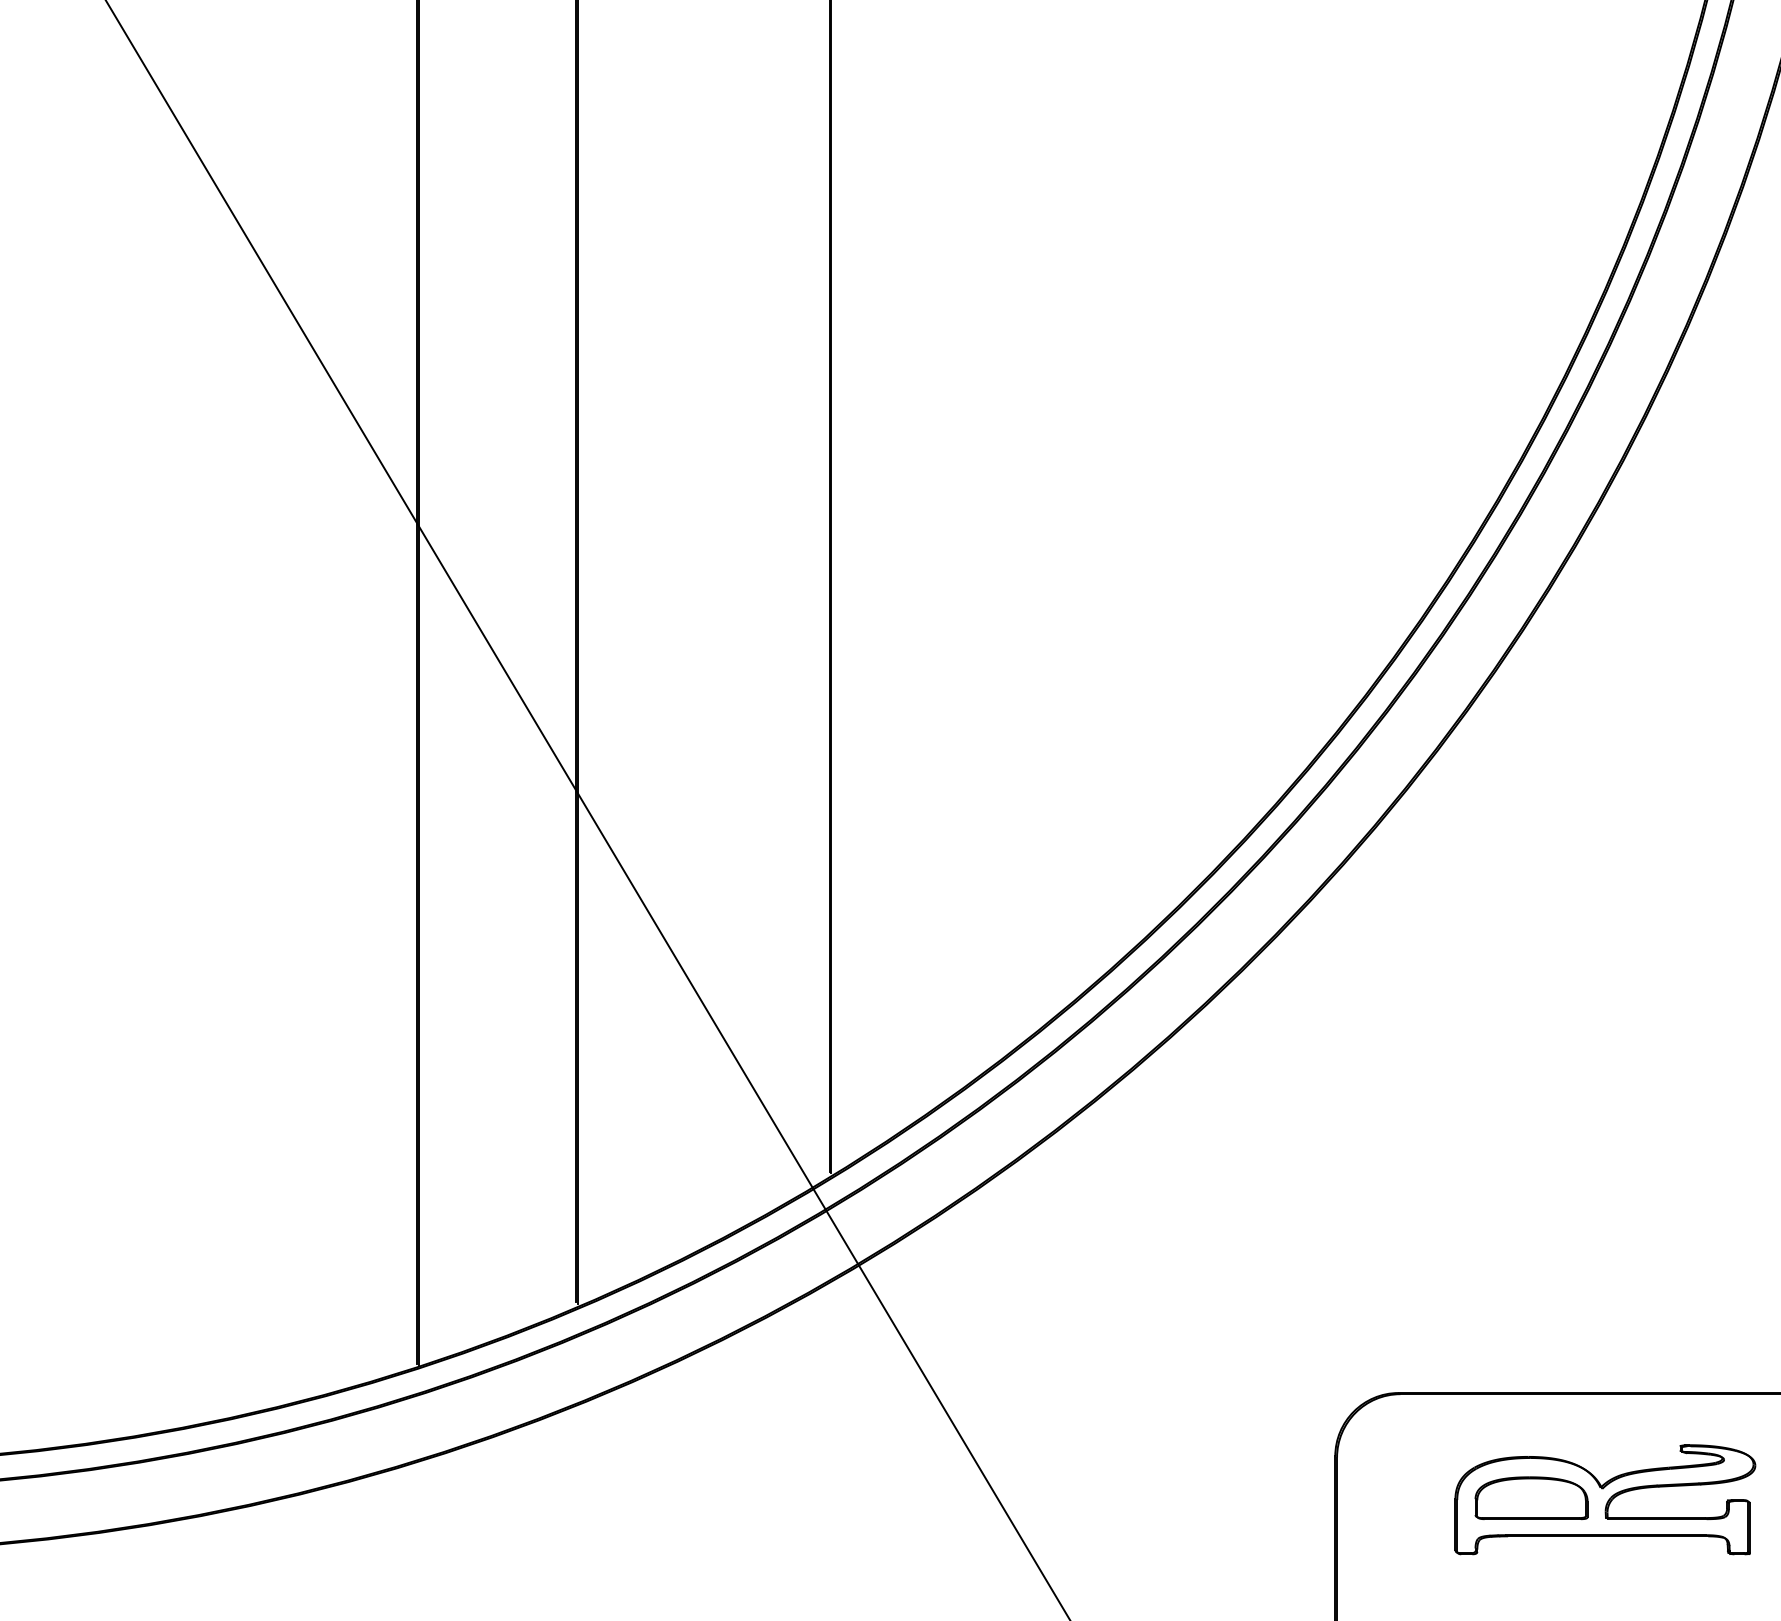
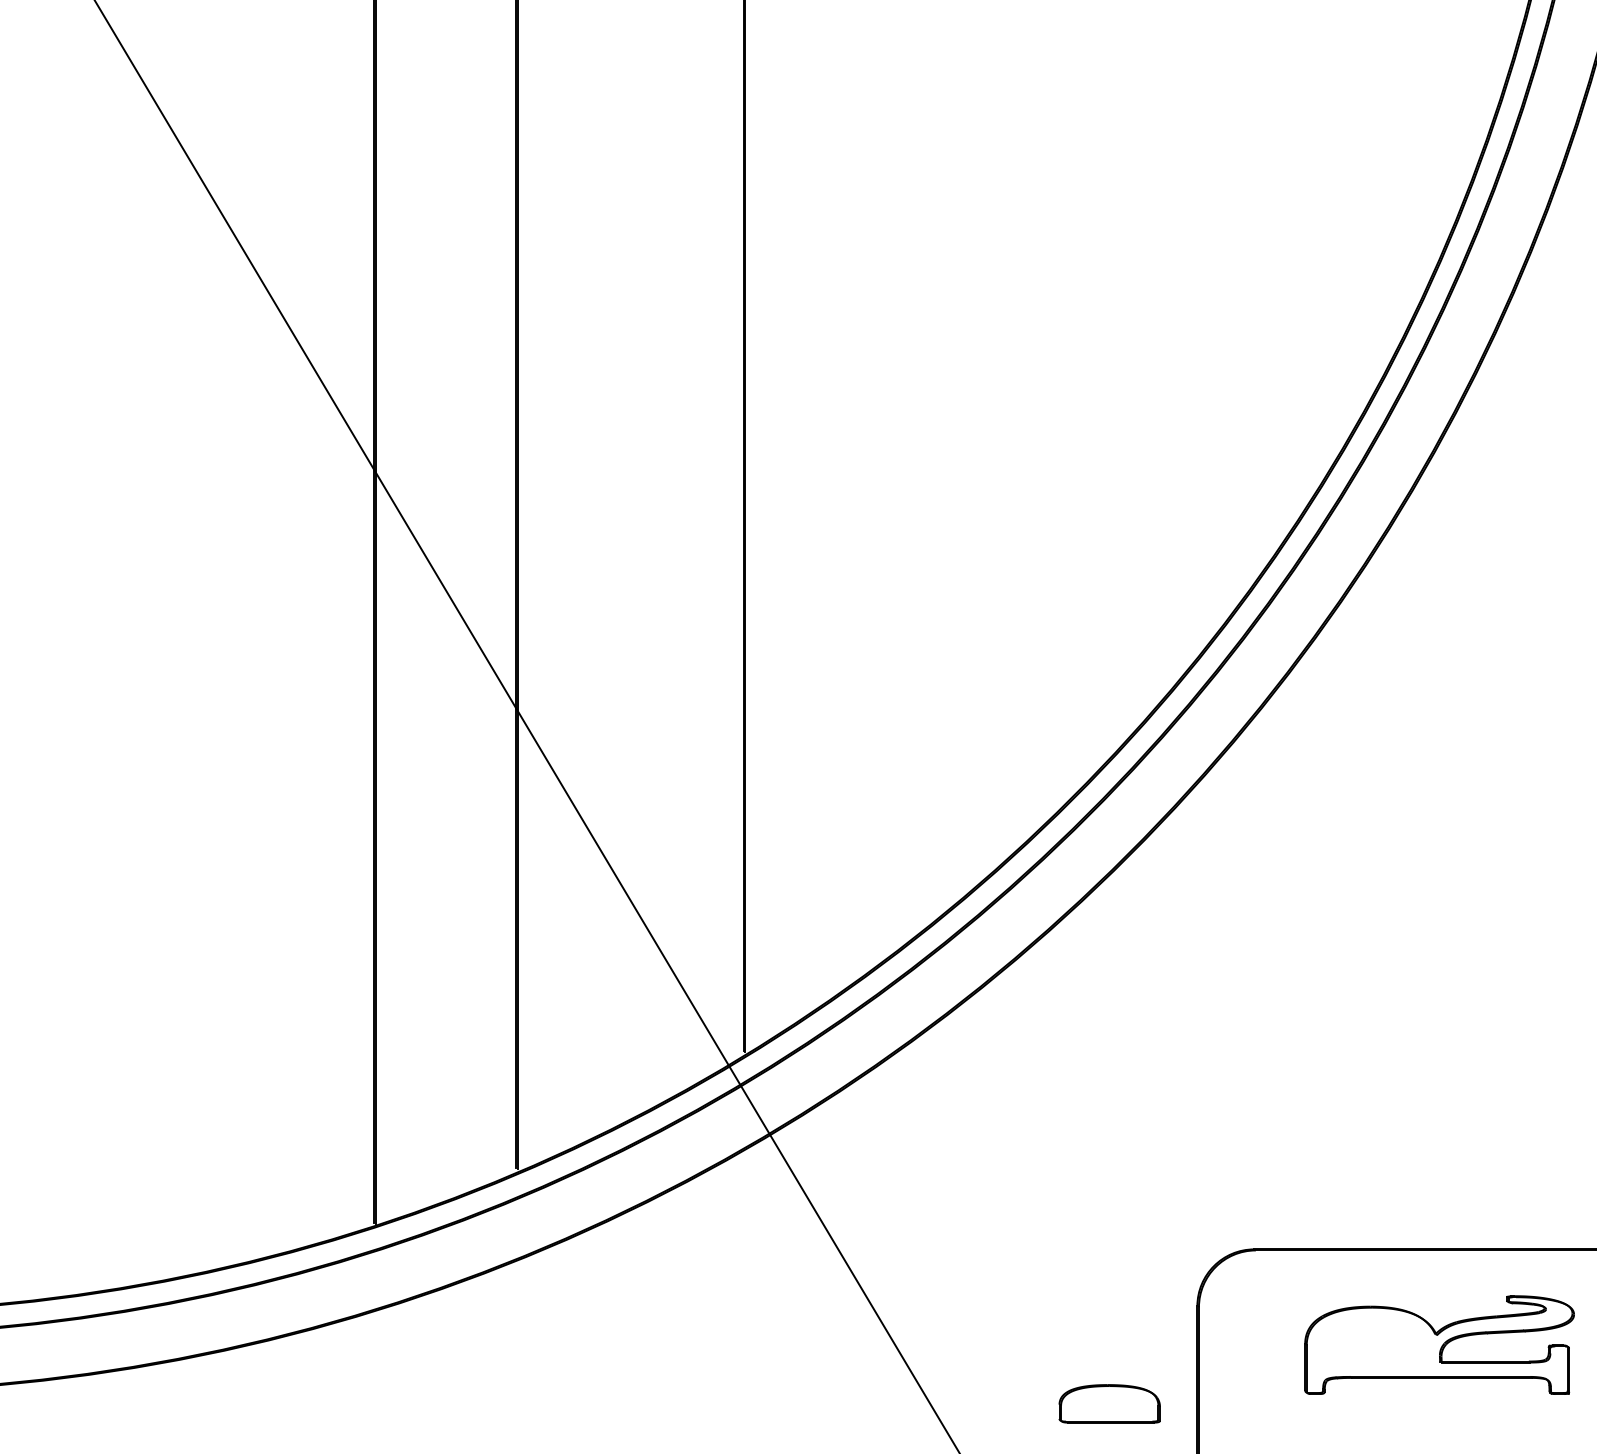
part: (1531, 1498) -> (1109, 1404), moved

